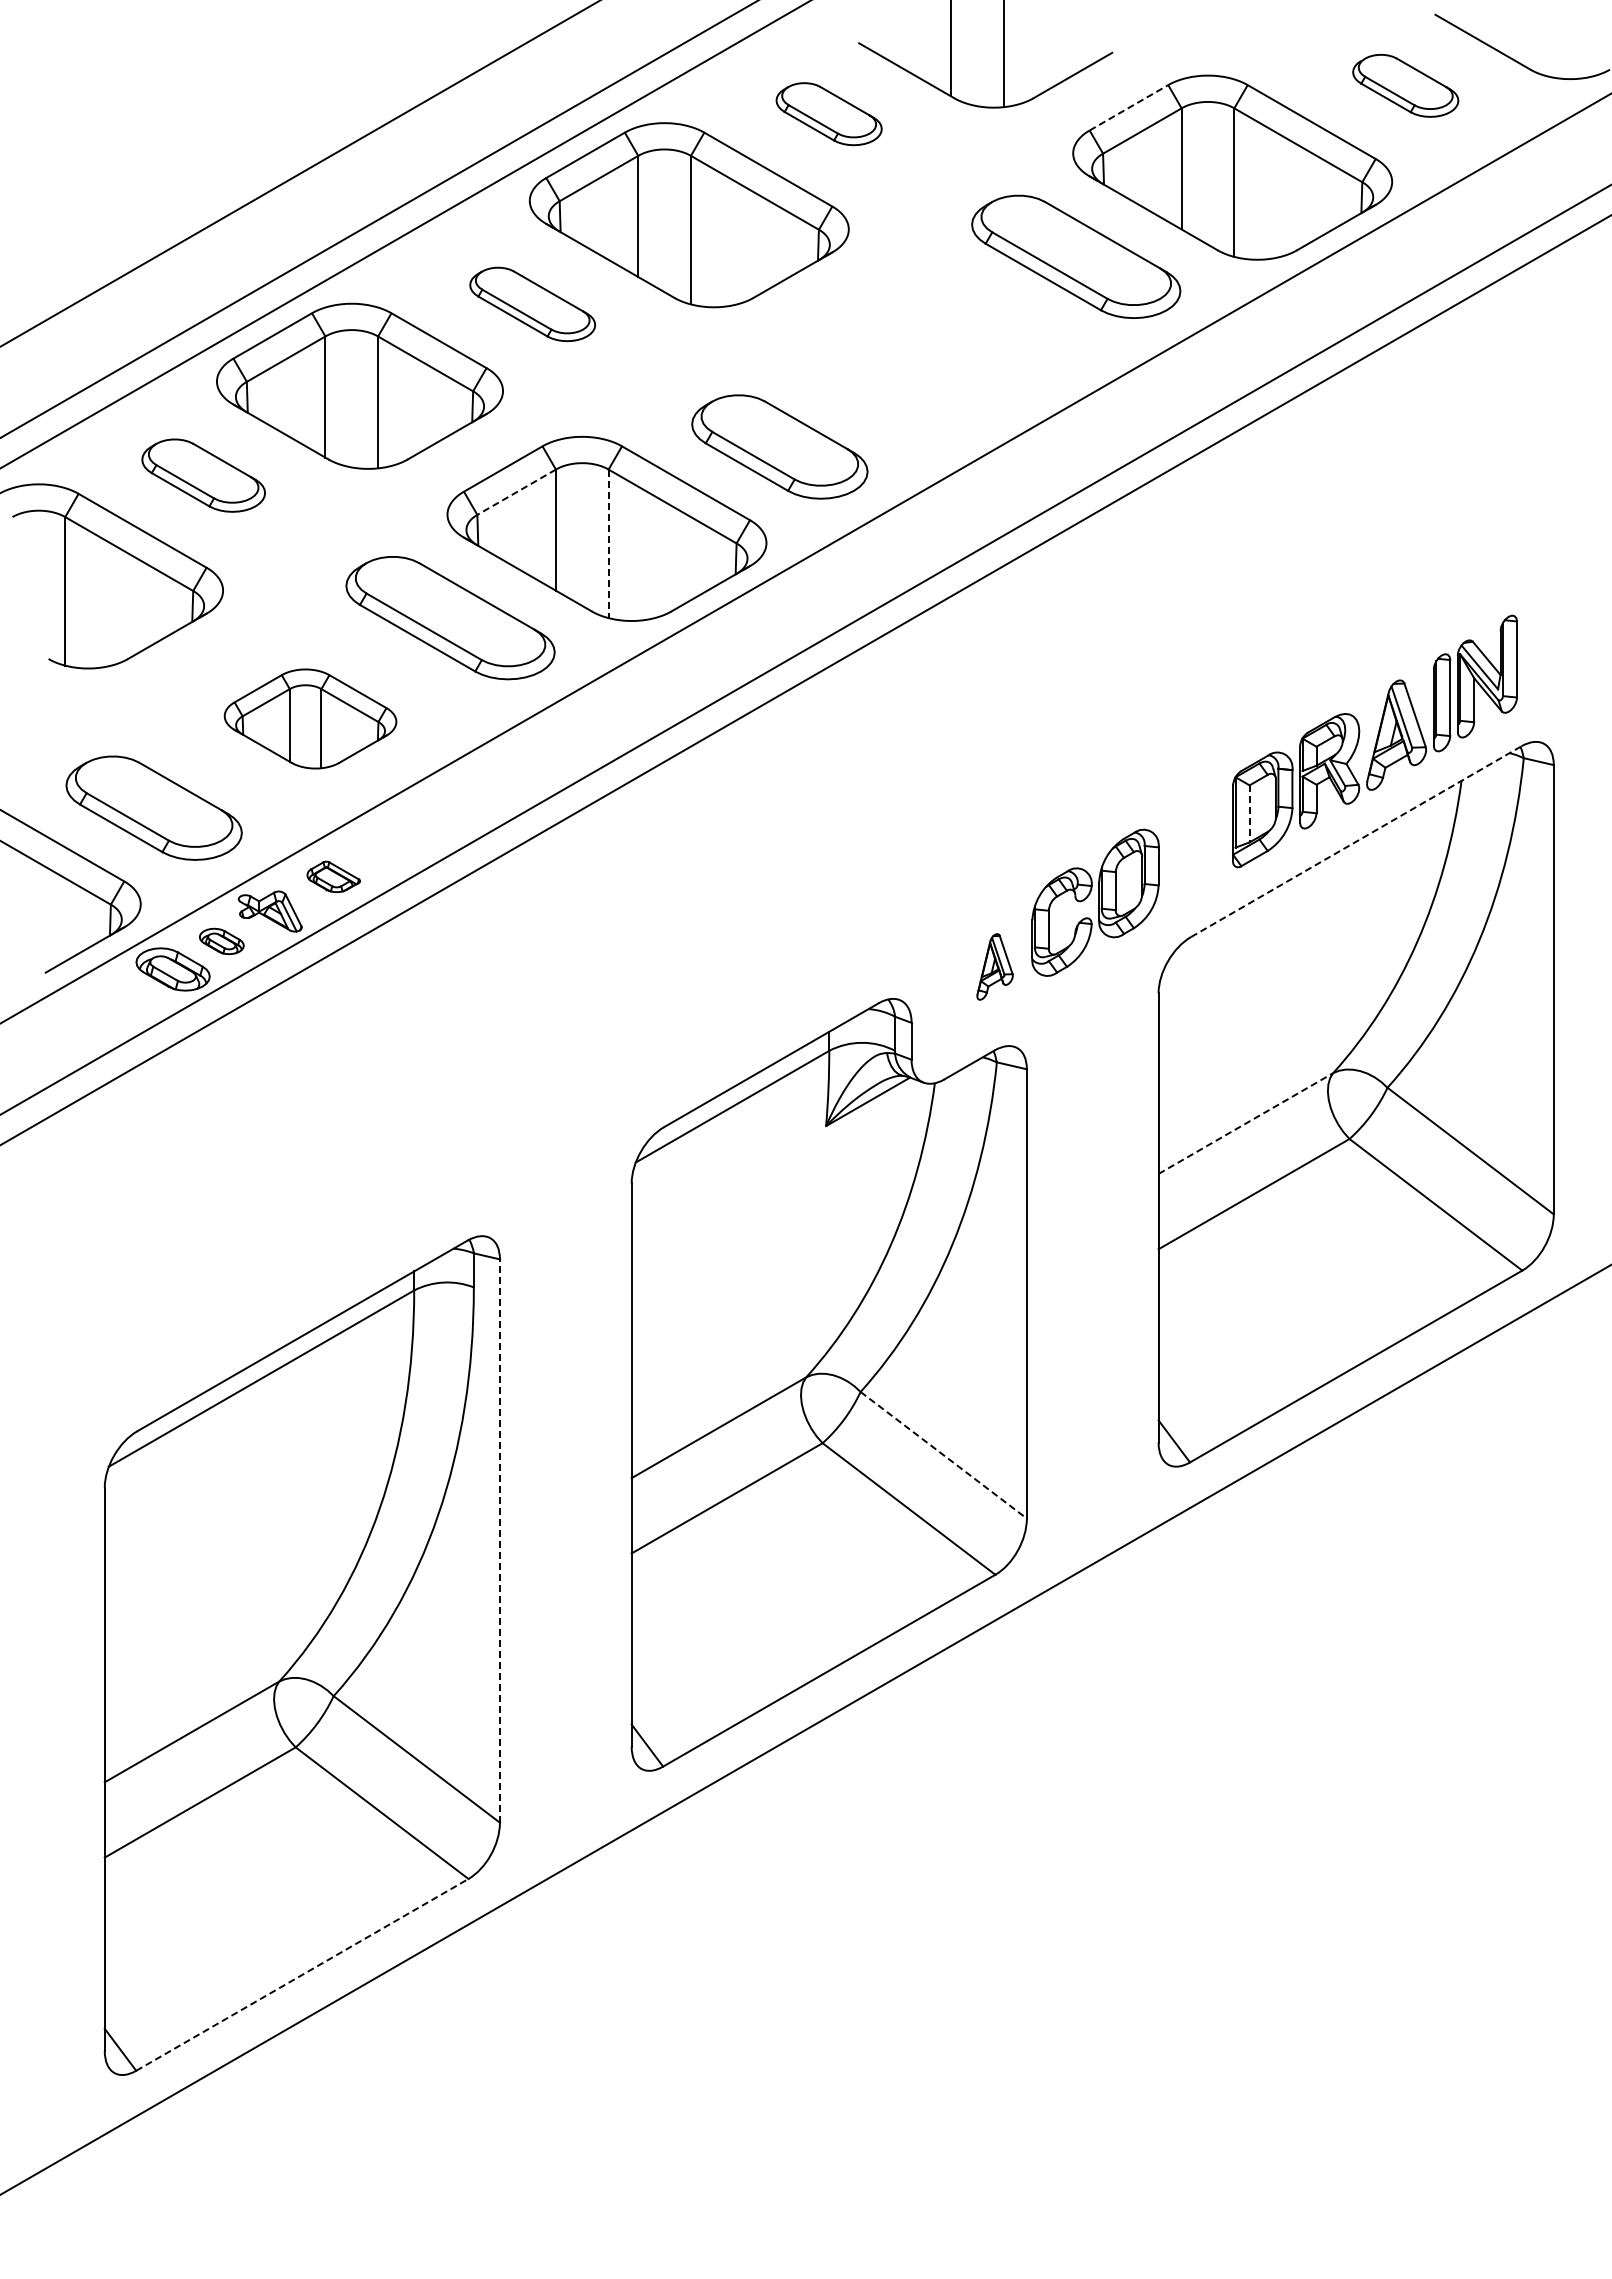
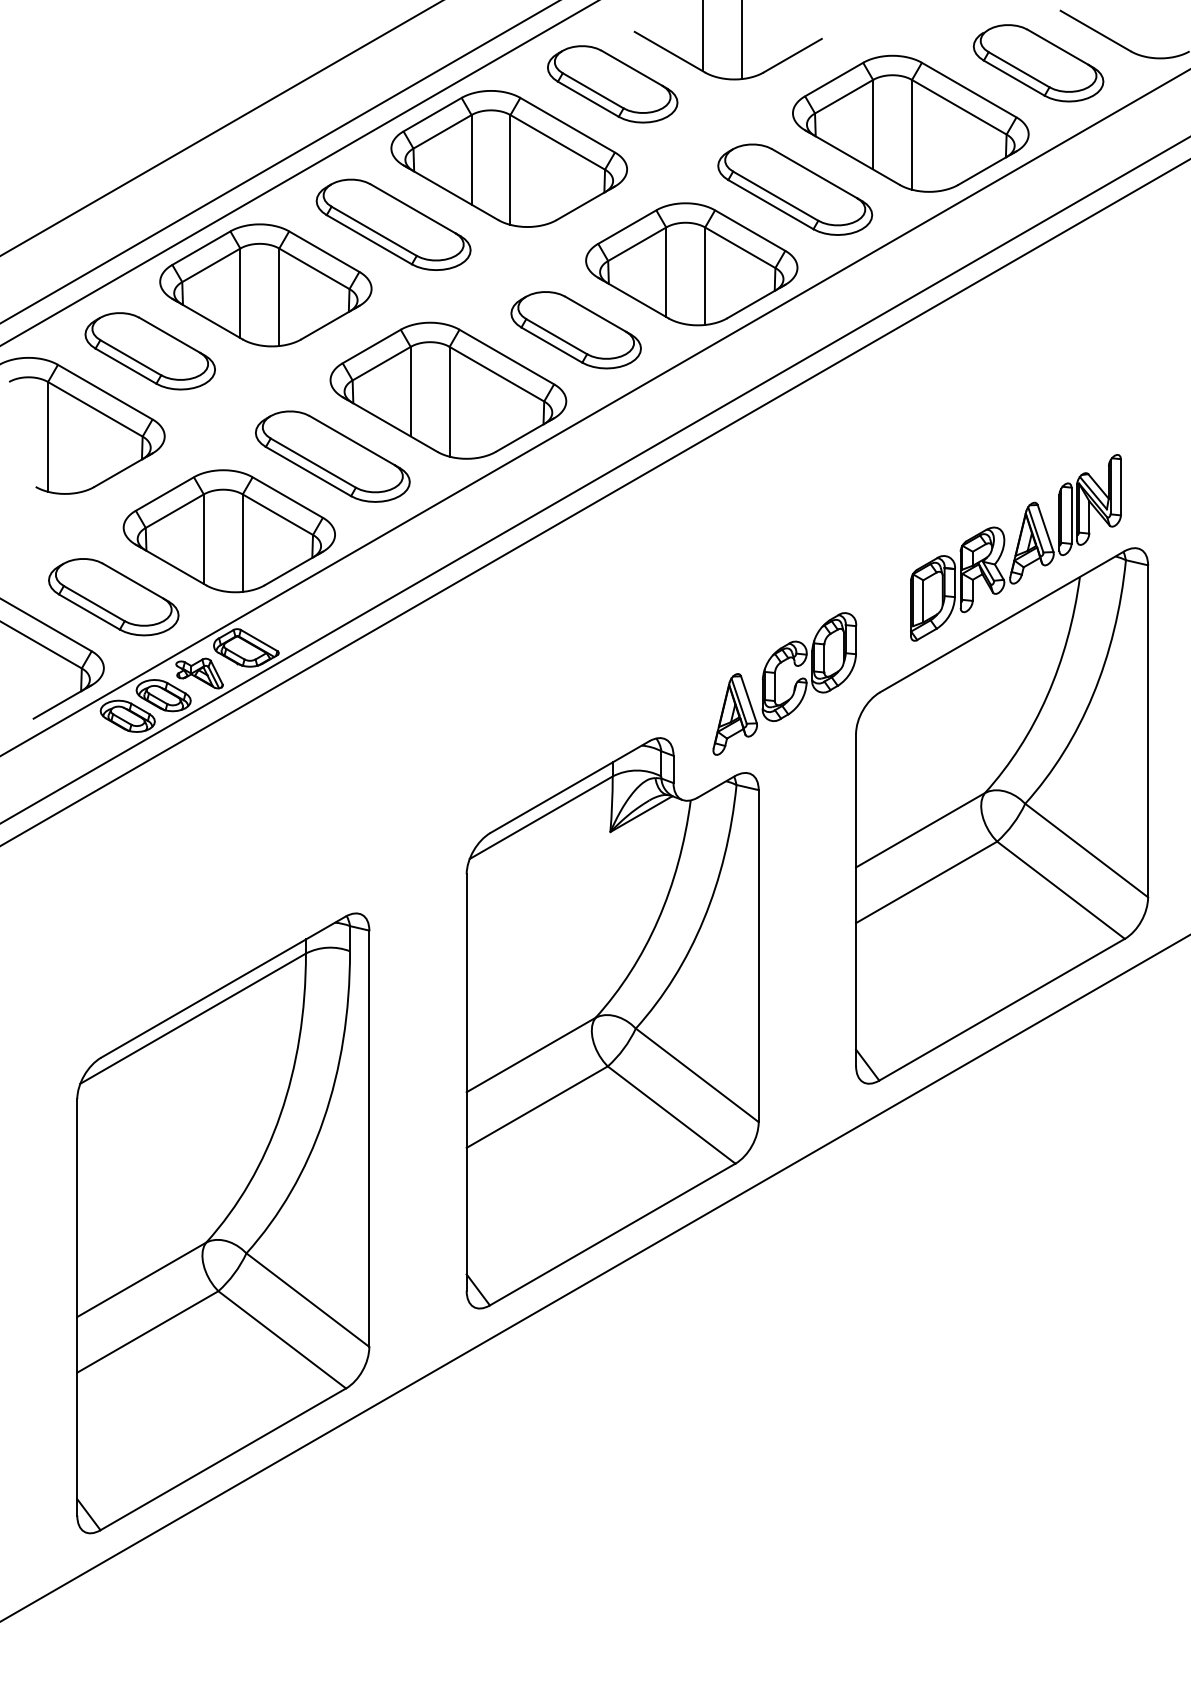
part: (1405, 85) -> (1038, 63), size x1.67
line: (1129, 107) -> (834, 79), dashed -> solid
part: (828, 113) -> (612, 83), size x1.67
part: (532, 304) -> (393, 224), size x1.67
part: (936, 357) -> (691, 264), added
part: (203, 475) -> (150, 351), size x1.43
line: (516, 492) -> (381, 363), dashed -> solid
line: (608, 544) -> (449, 402), dashed -> solid
part: (310, 718) -> (229, 530), size x1.67
line: (1249, 813) -> (923, 601), dashed -> solid
line: (1356, 841) -> (1002, 621), dashed -> solid
part: (333, 876) -> (246, 647), size x1.67
part: (221, 941) -> (163, 695), size x1.67
part: (994, 966) -> (734, 714), size x1.67
line: (1245, 1123) -> (920, 830), dashed -> solid
line: (944, 1455) -> (697, 1075), dashed -> solid
line: (499, 1541) -> (368, 1139), dashed -> solid
line: (302, 1974) -> (223, 1459), dashed -> solid

